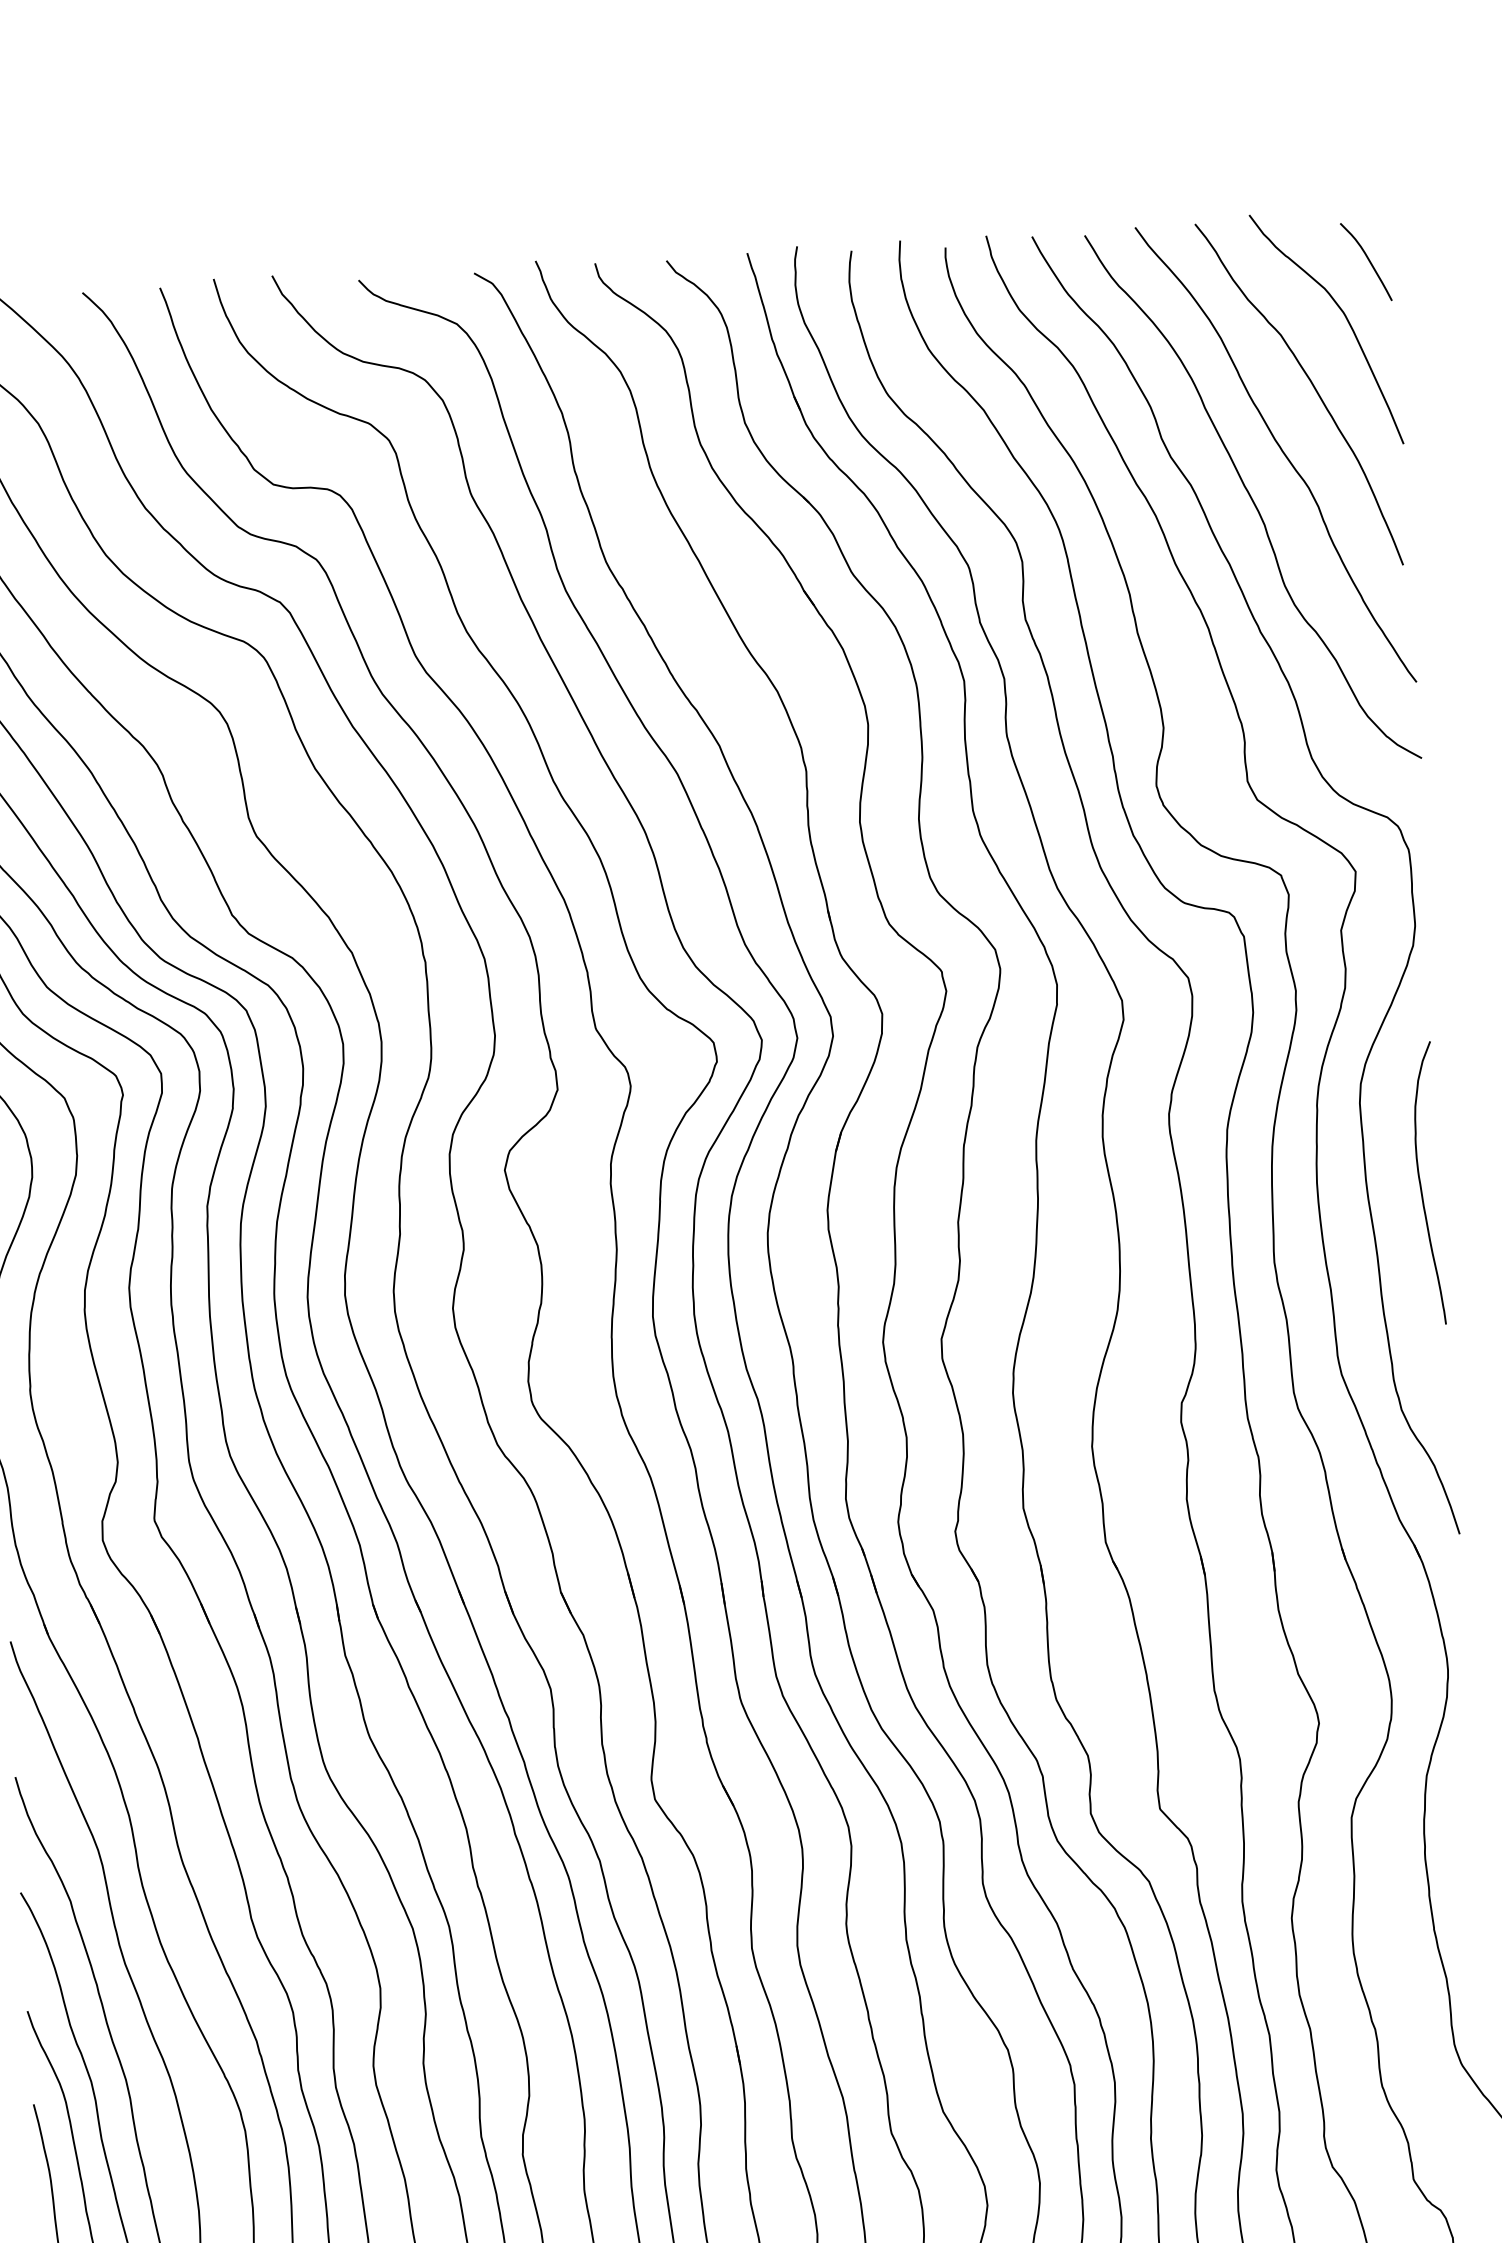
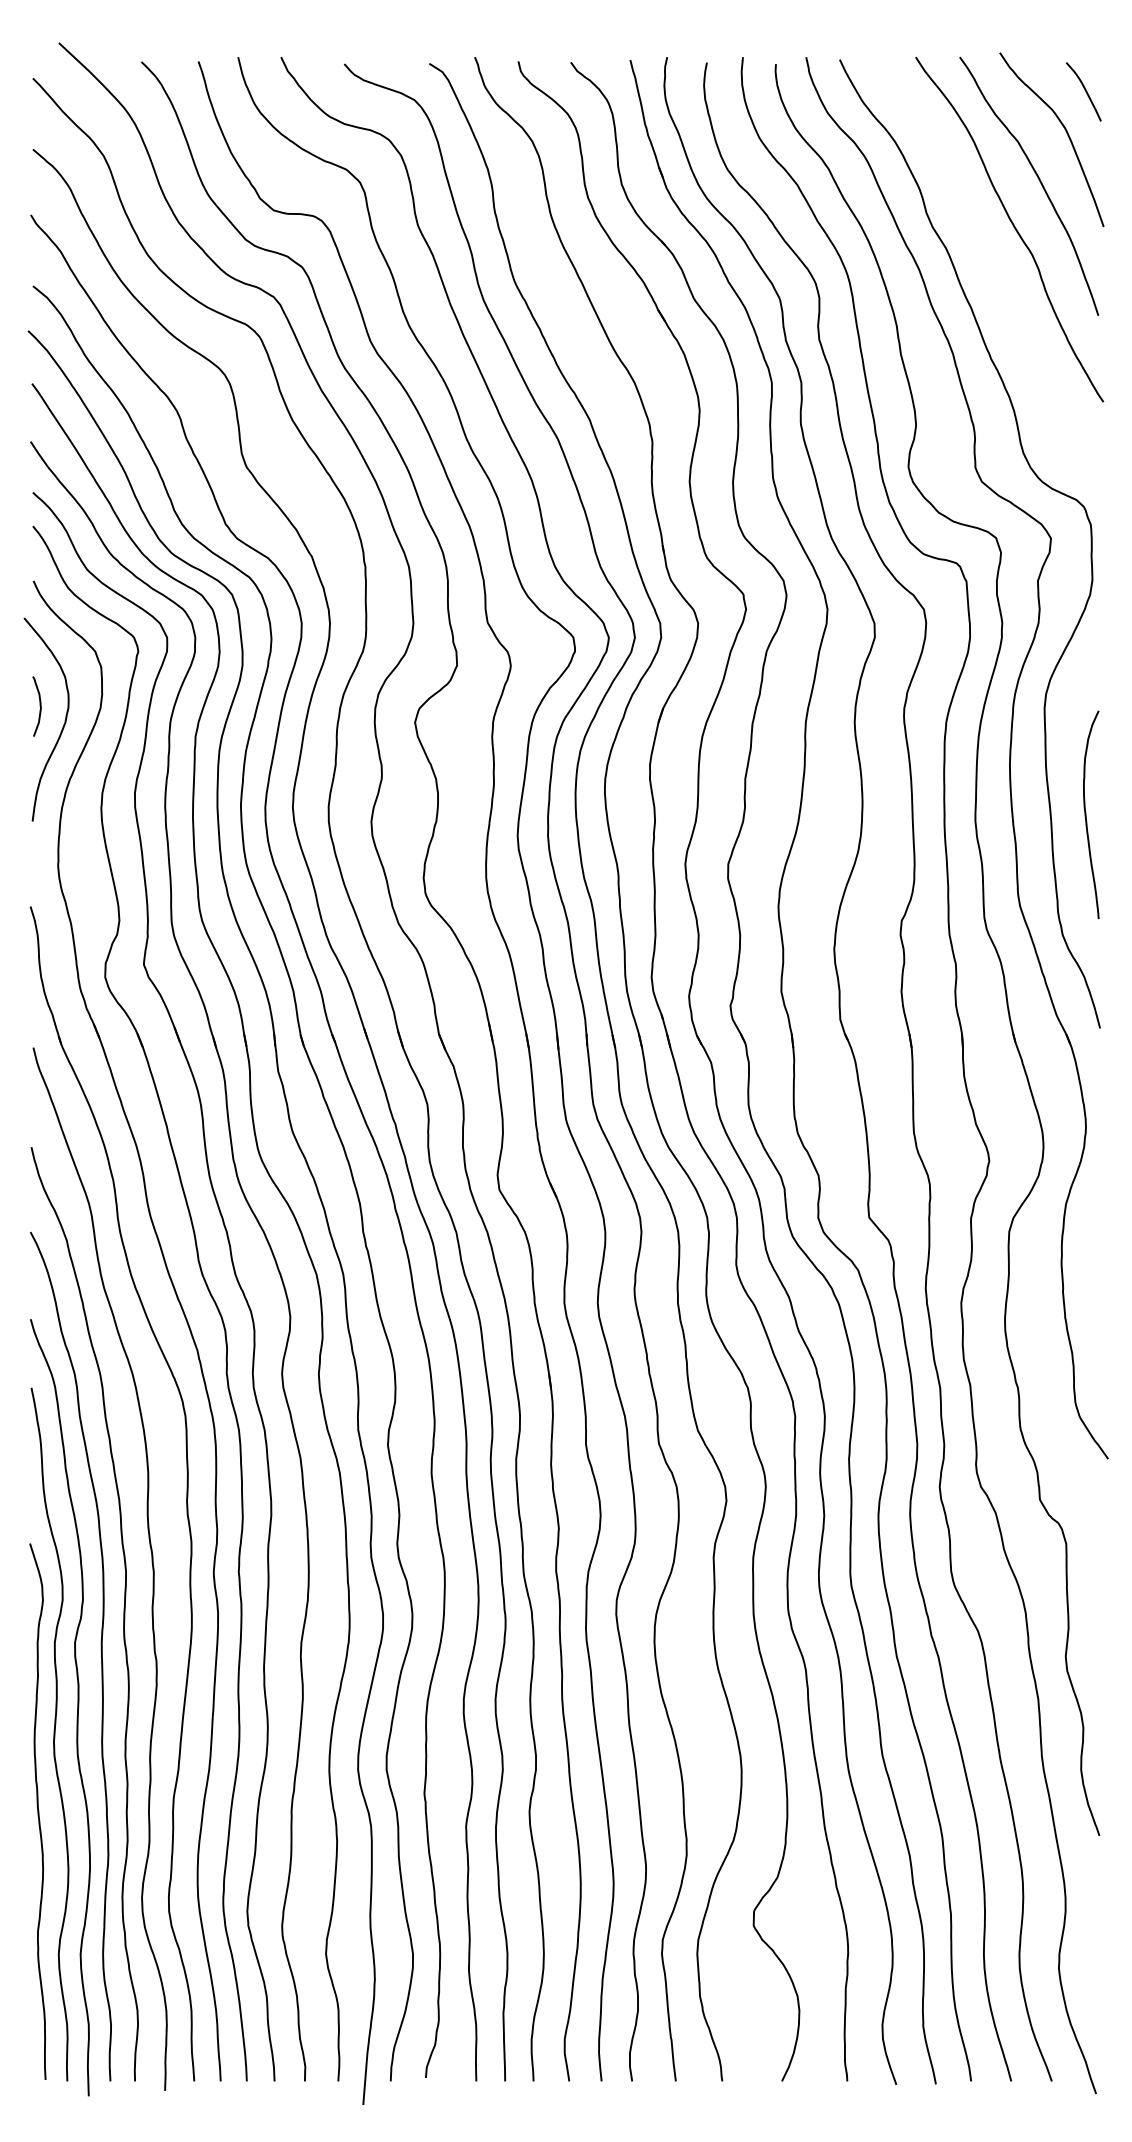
curve: (1252, 496) -> (990, 259), removed
curve: (1421, 1183) -> (1086, 814), moved

